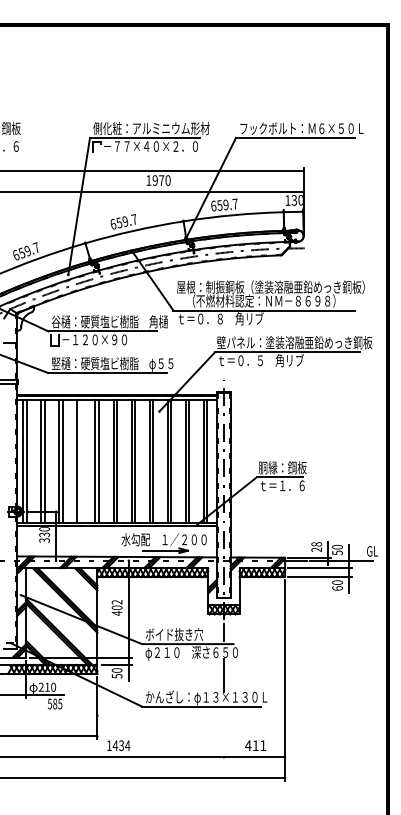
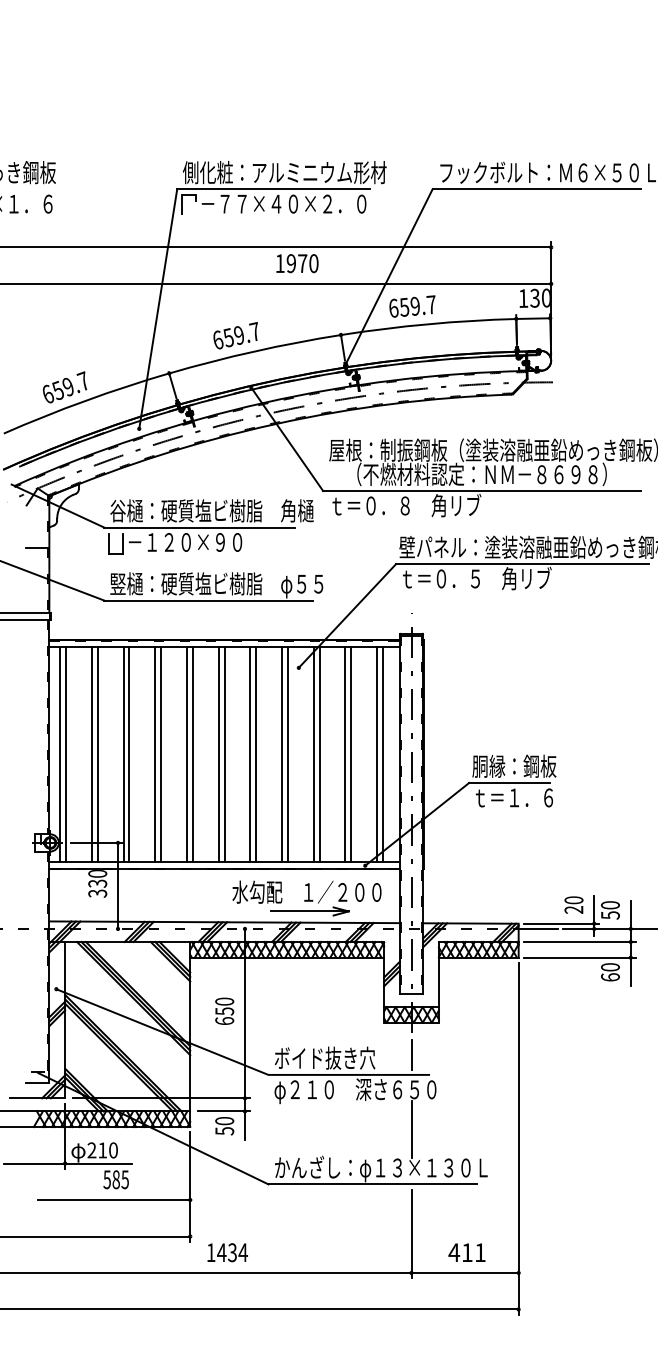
line: (80, 460) -> (160, 753), added
text: (316, 544) -> (573, 900), 28 -> 20
text: (116, 607) -> (223, 1010), 402 -> 650
line: (53, 715) -> (113, 1199), added
line: (223, 734) -> (410, 1233), added

